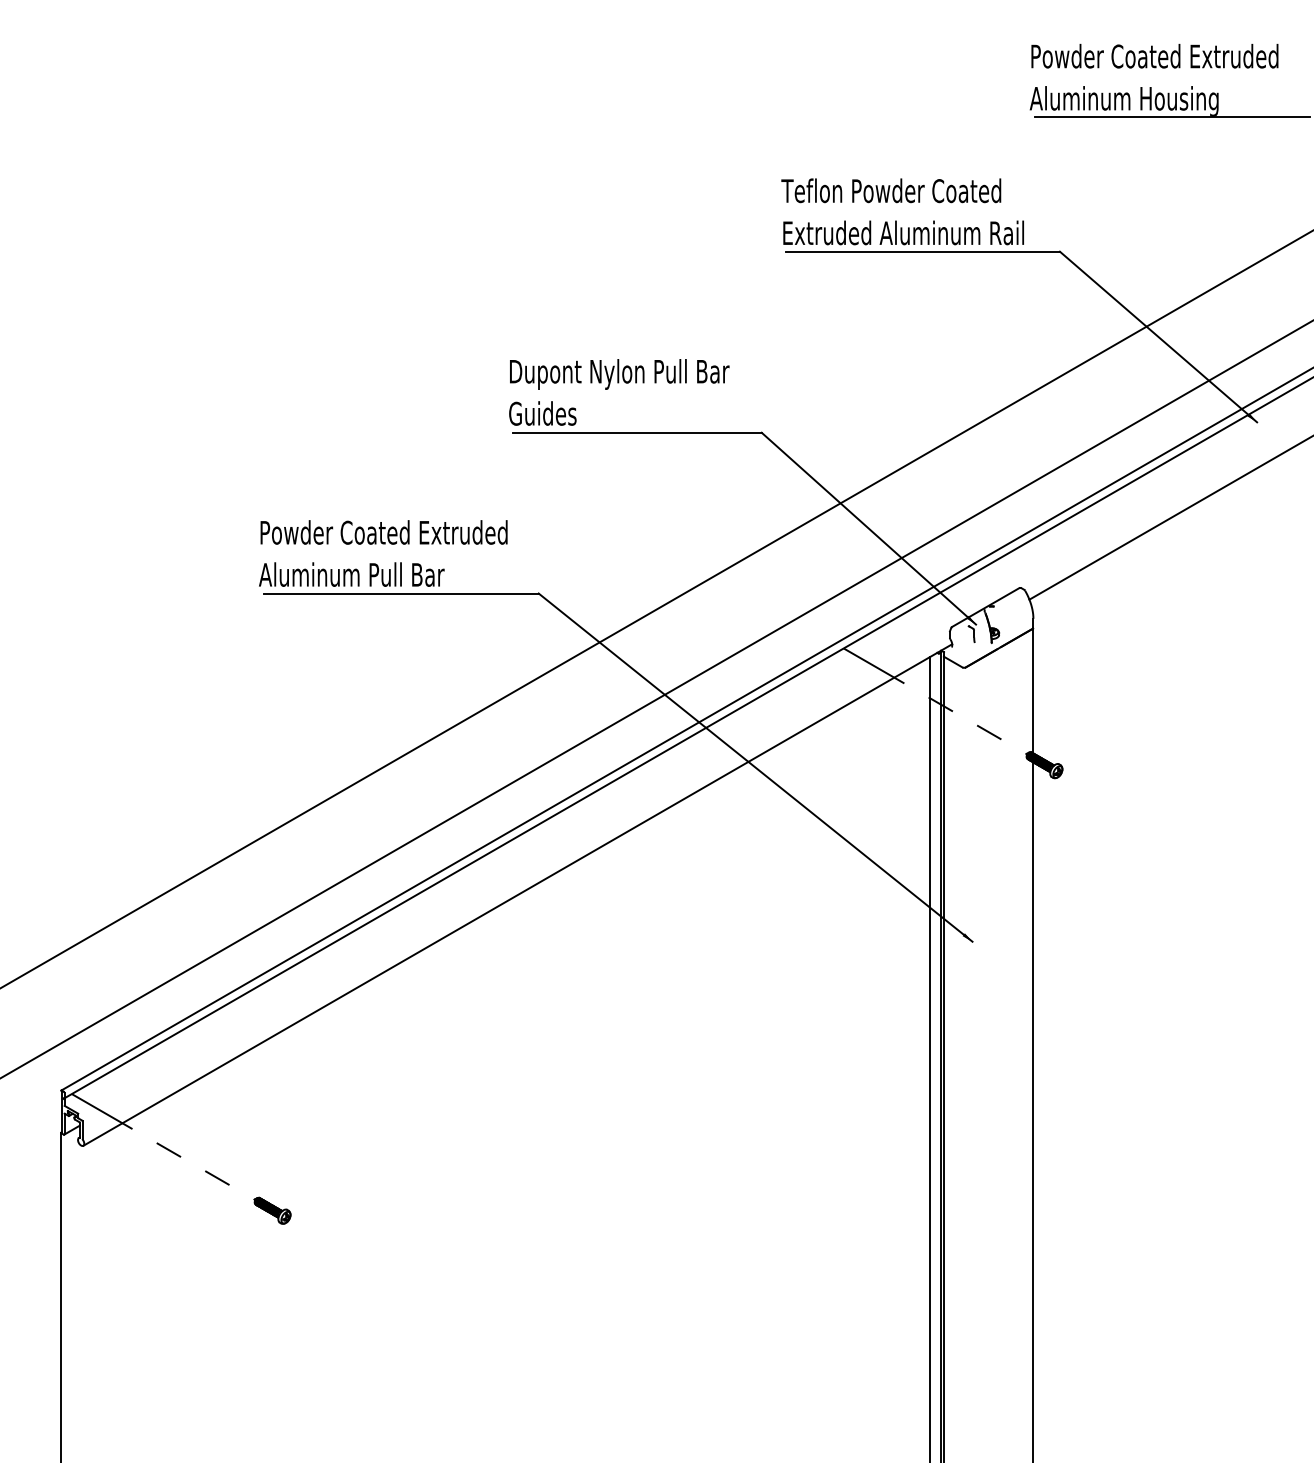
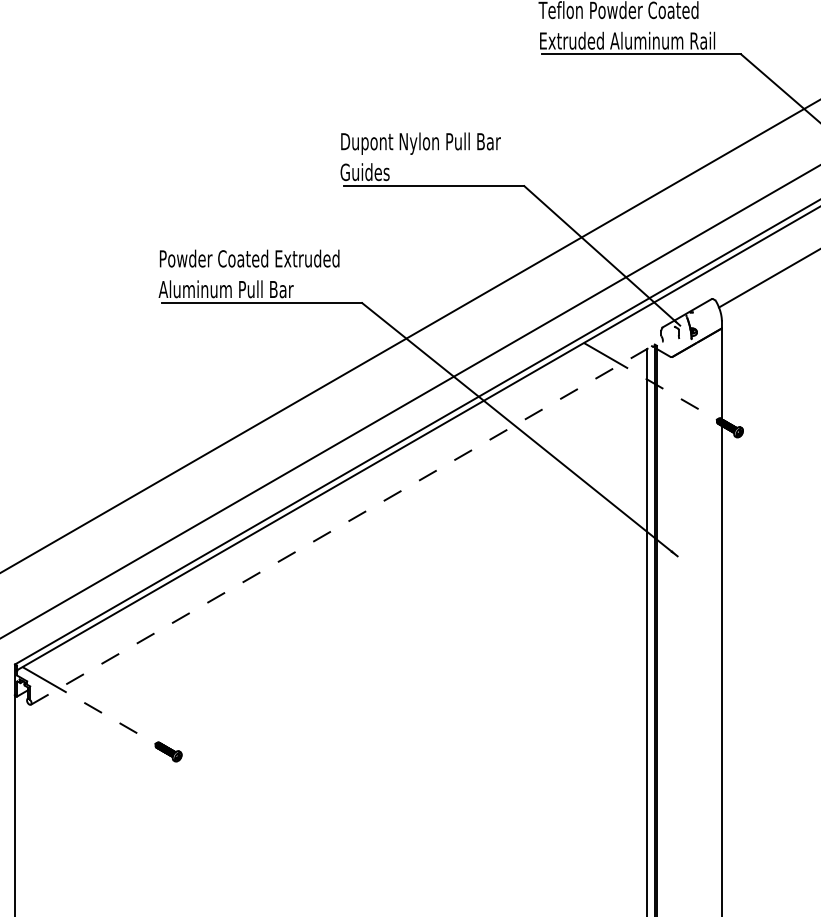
line: (517, 895) -> (346, 522), solid -> dashed

